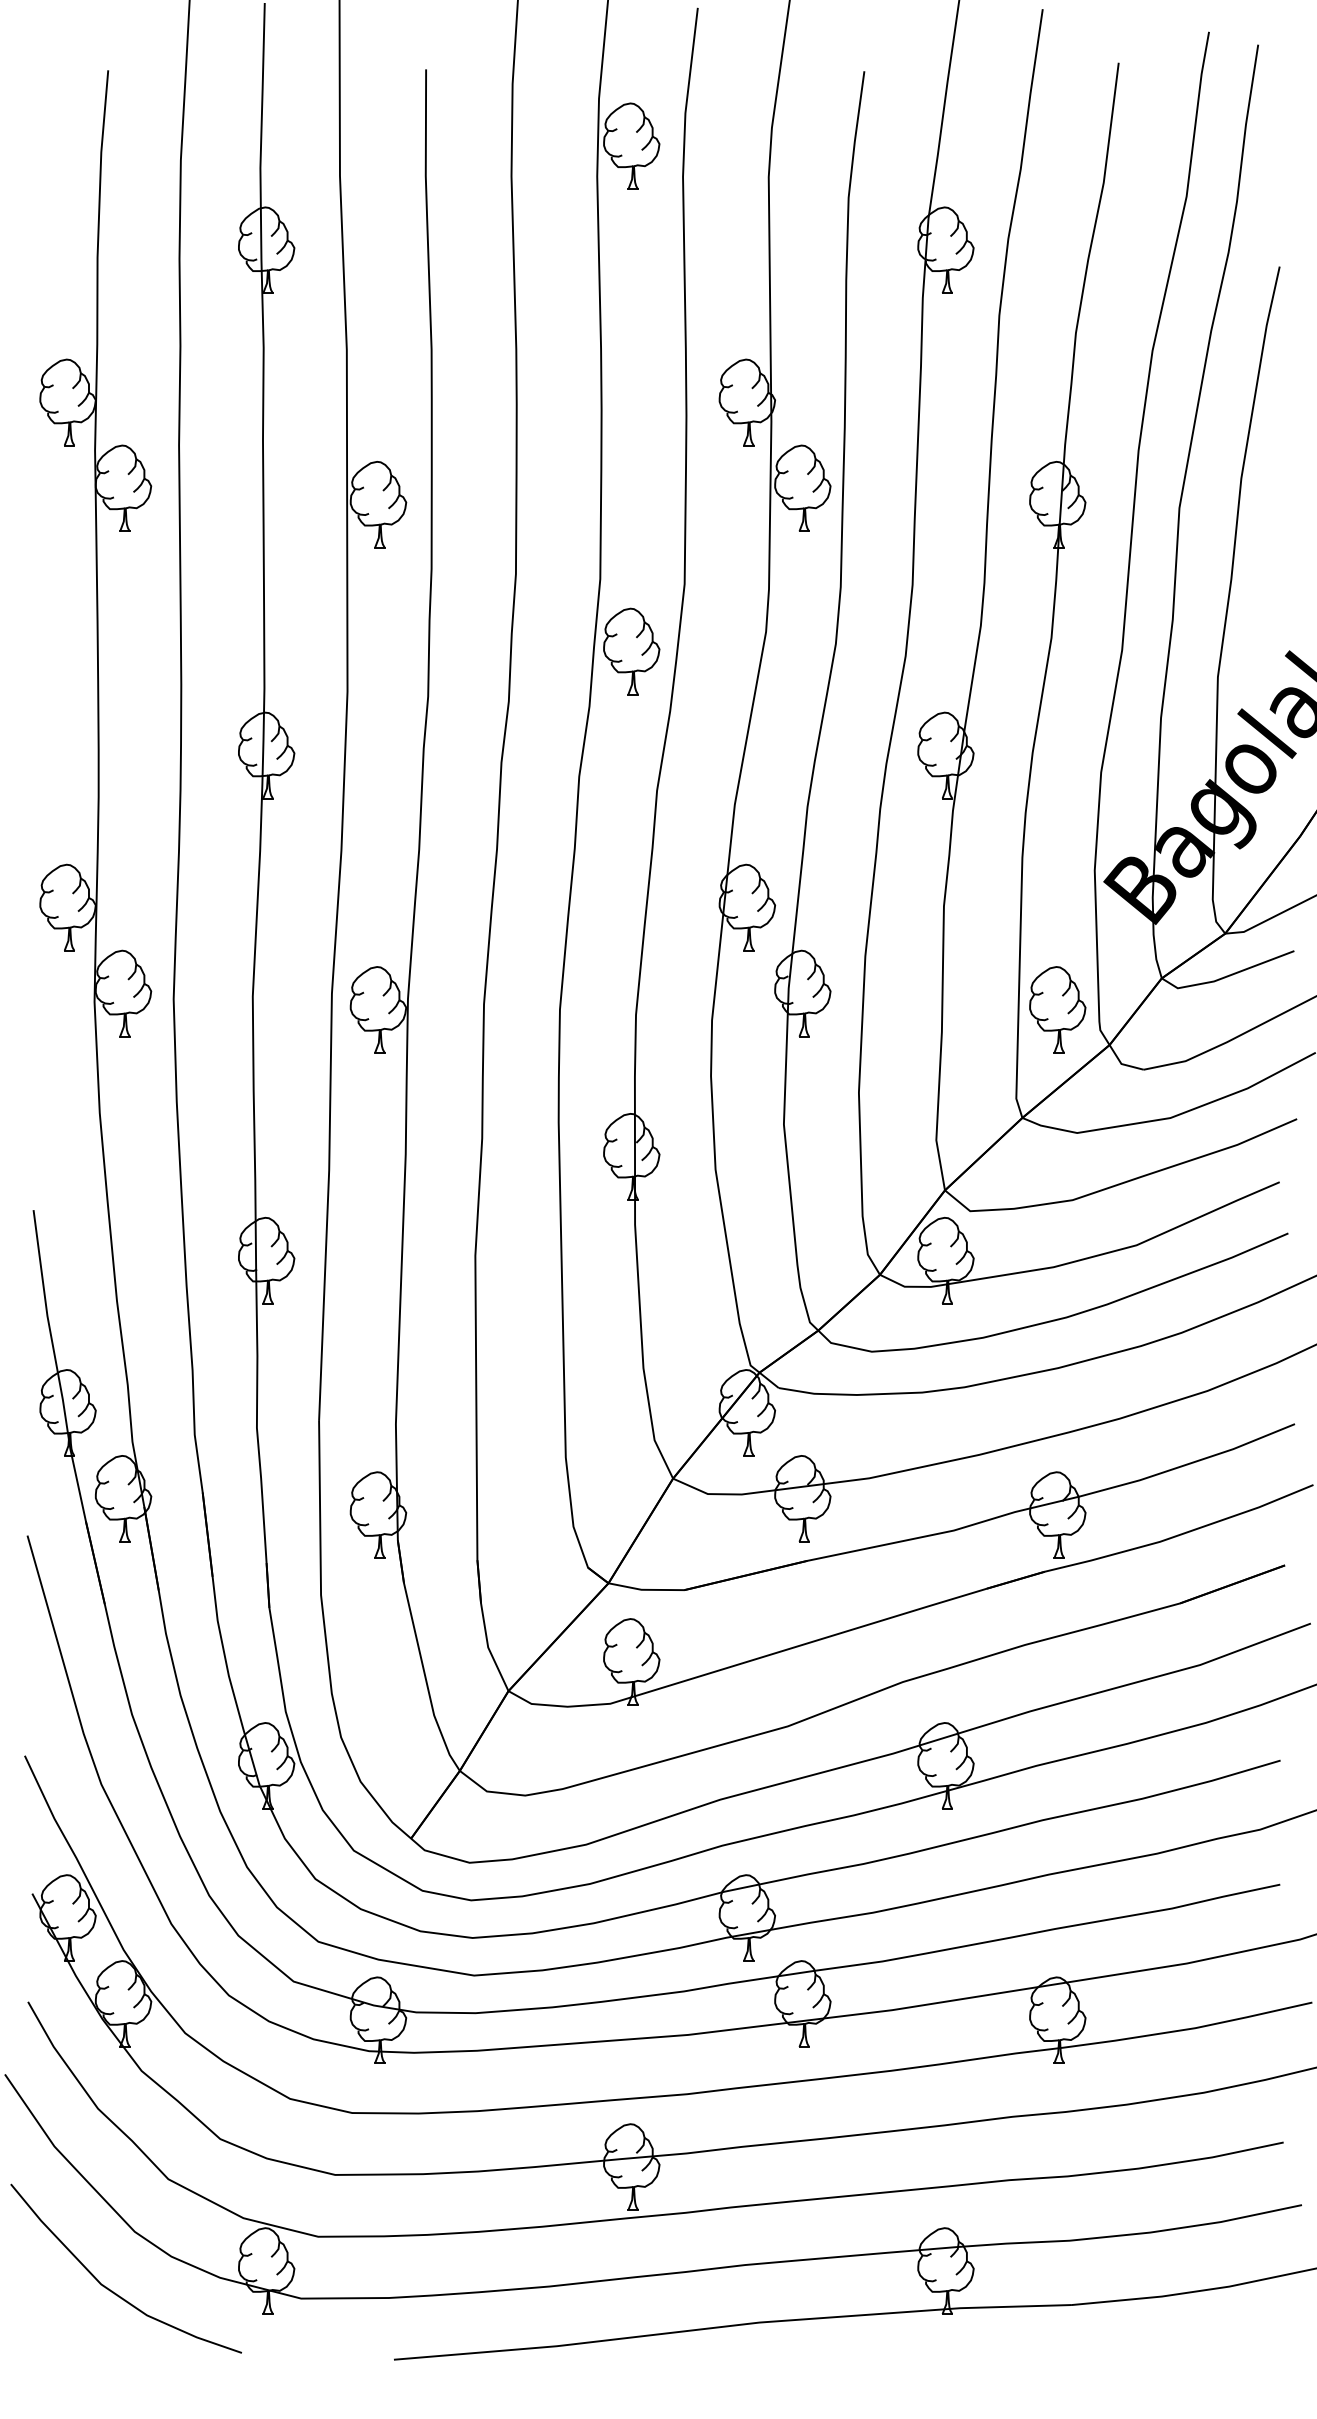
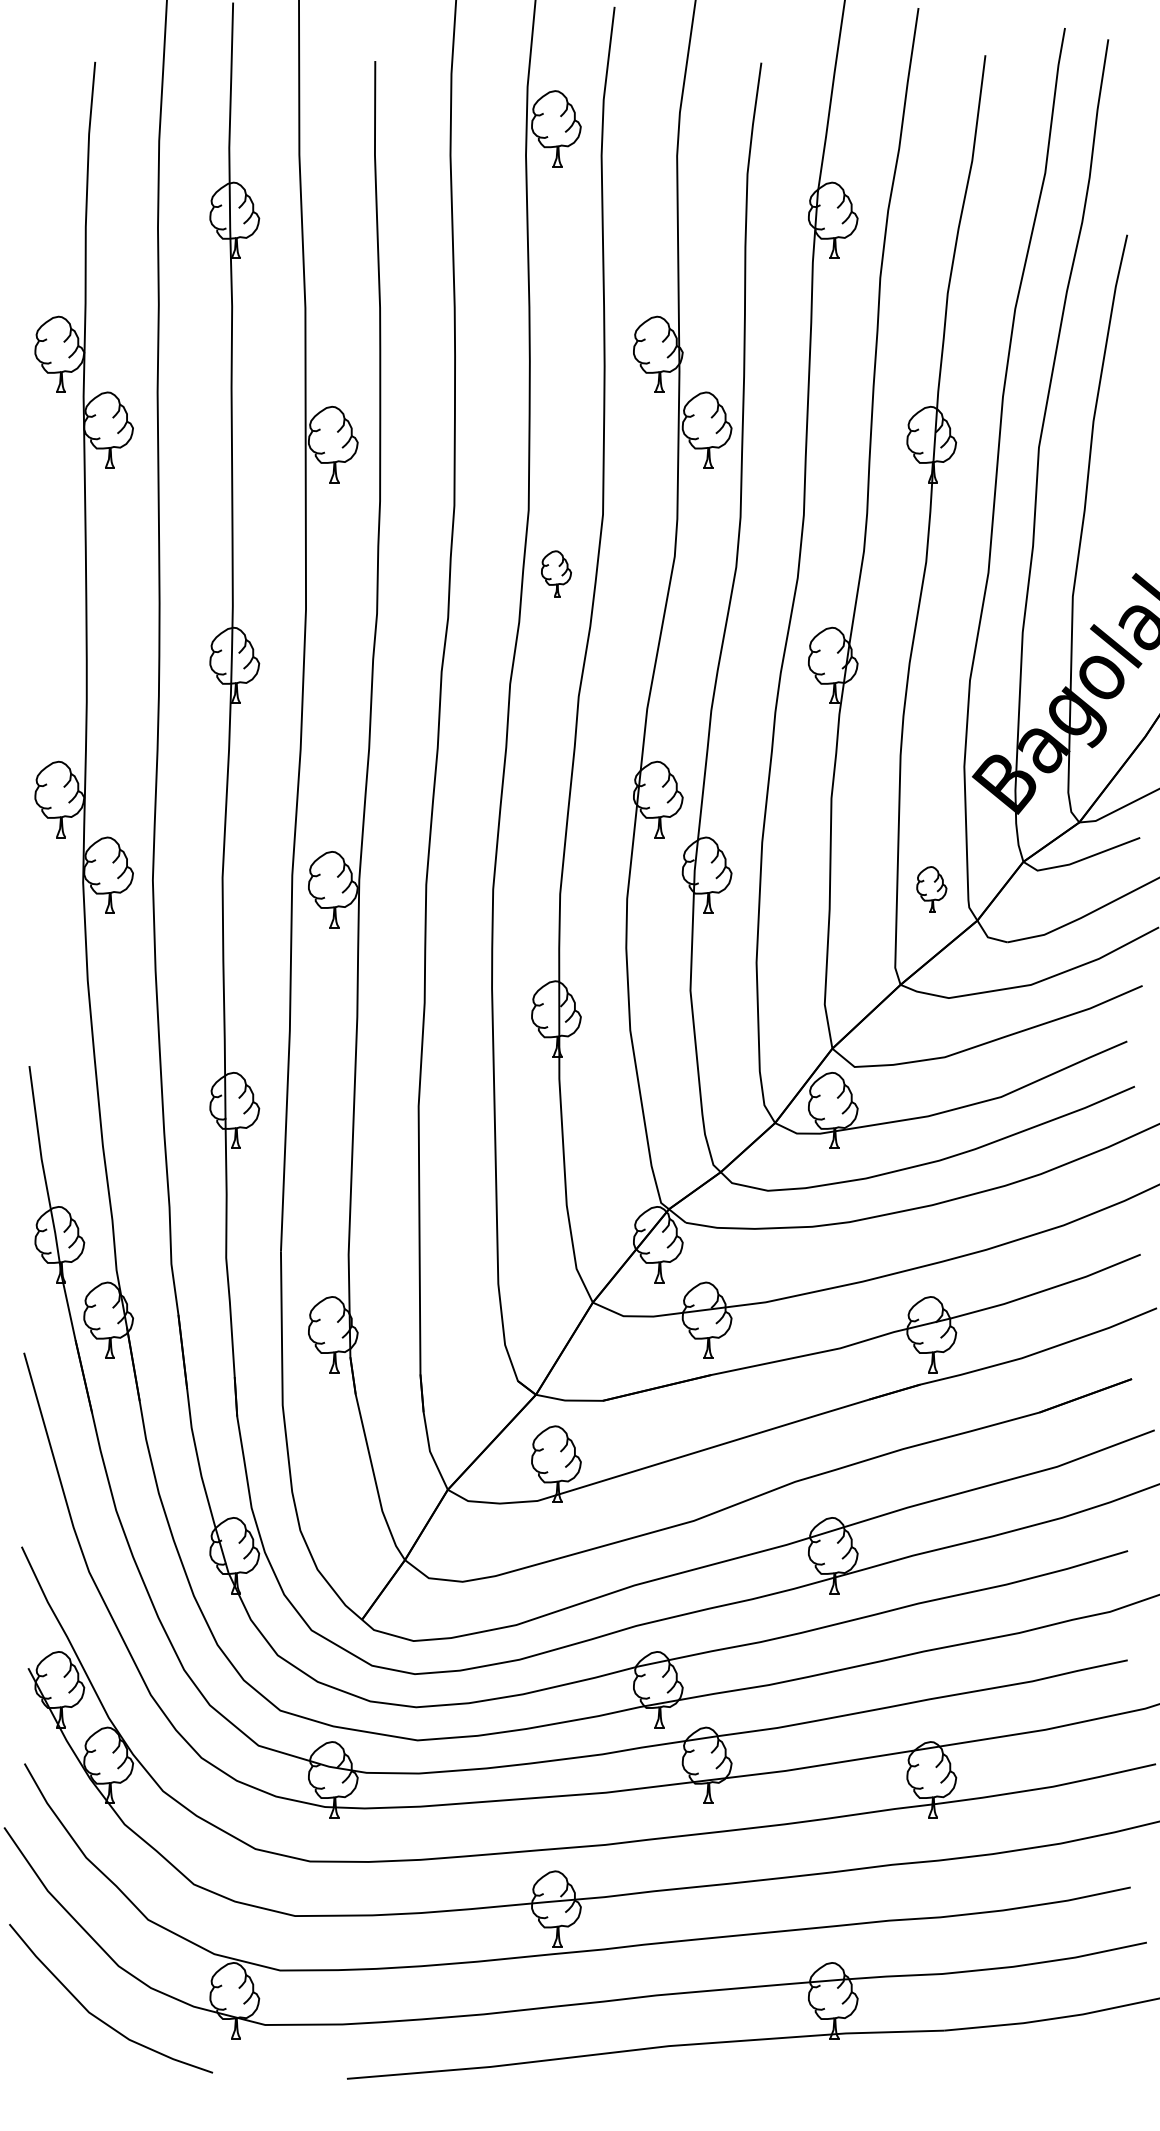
part: (631, 651) -> (556, 573), size x0.6
part: (1057, 1009) -> (931, 889), size x0.6

